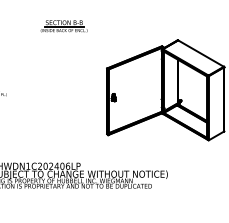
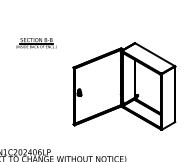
part: (63, 26) -> (35, 43), moved

